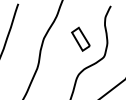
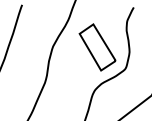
part: (80, 39) -> (97, 47), size x1.67

